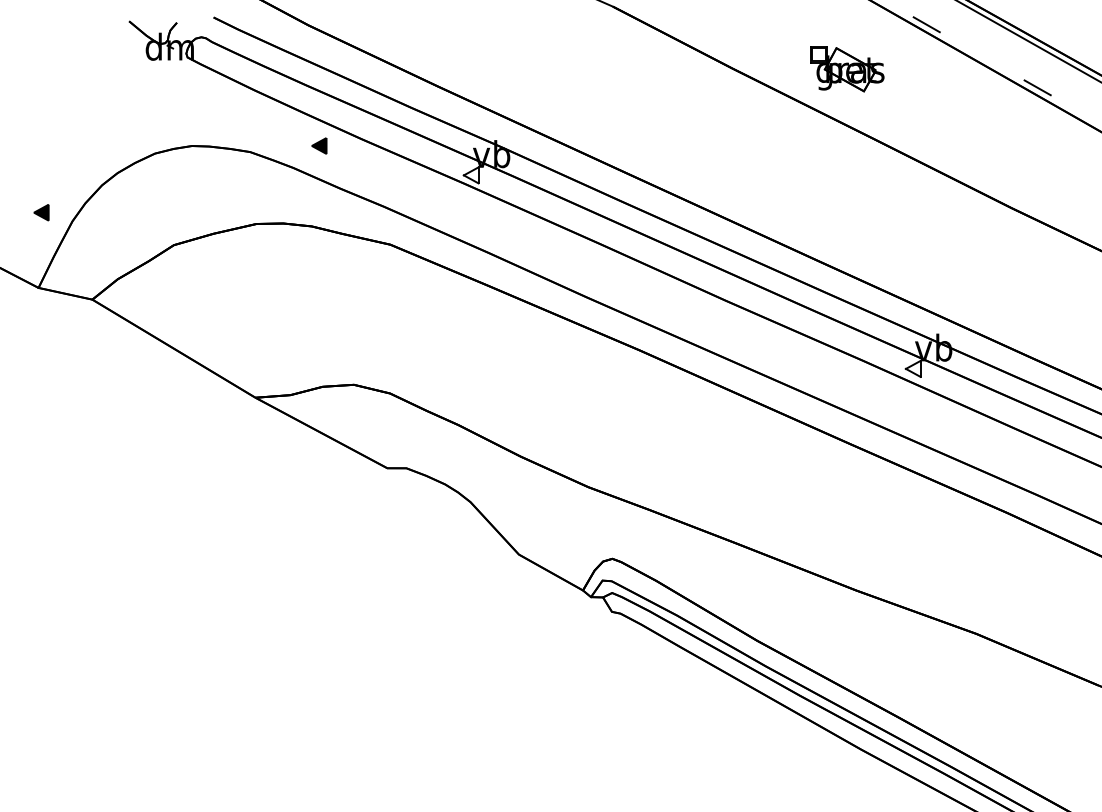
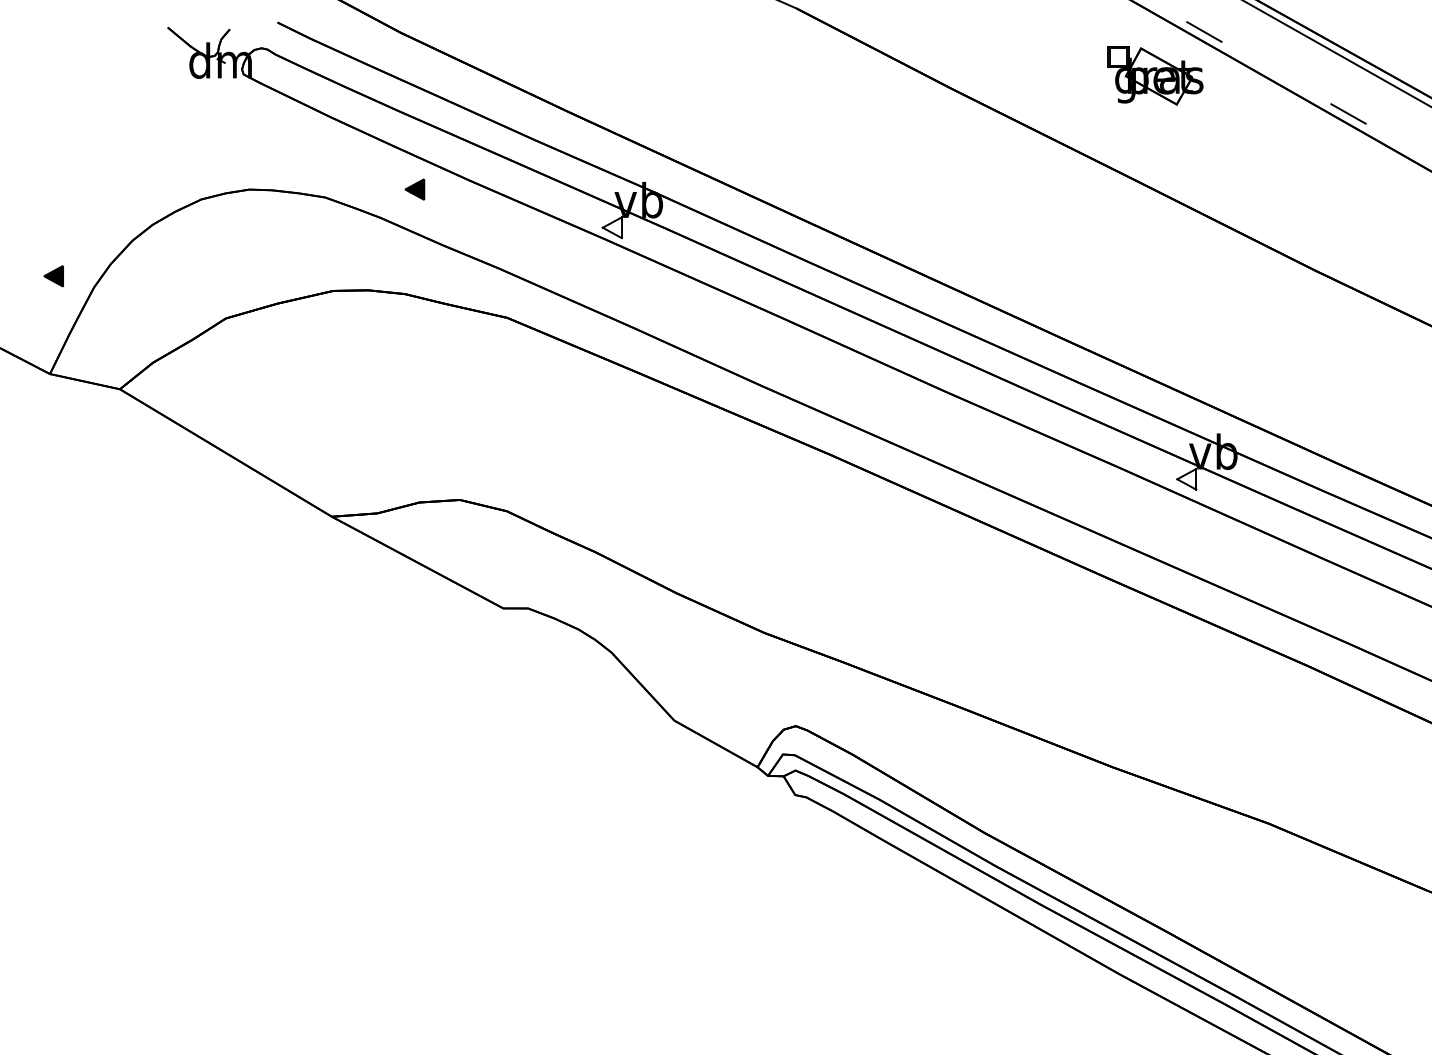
part: (847, 69) -> (1155, 75), moved

